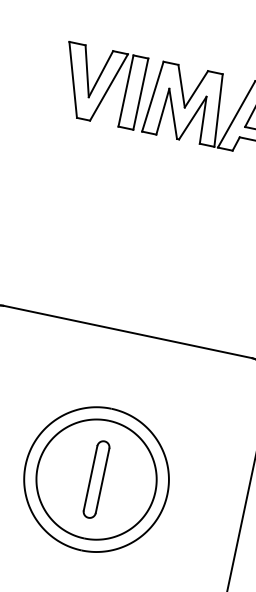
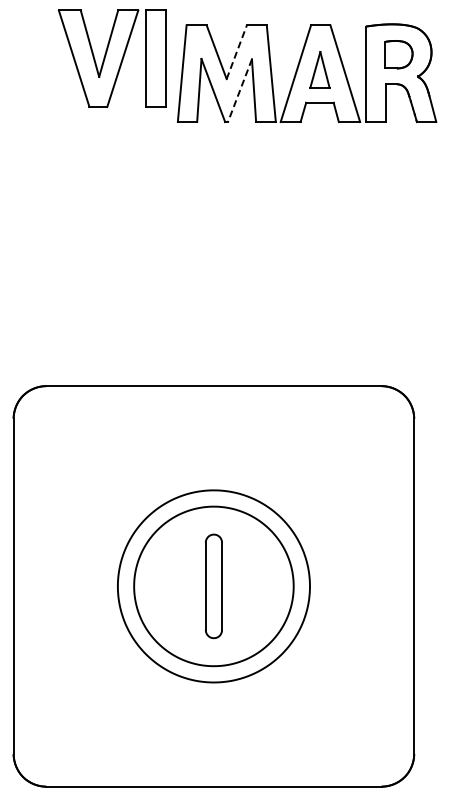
part: (100, 85) -> (111, 58), moved
line: (196, 89) -> (236, 52), solid -> dashed
line: (192, 117) -> (239, 90), solid -> dashed

